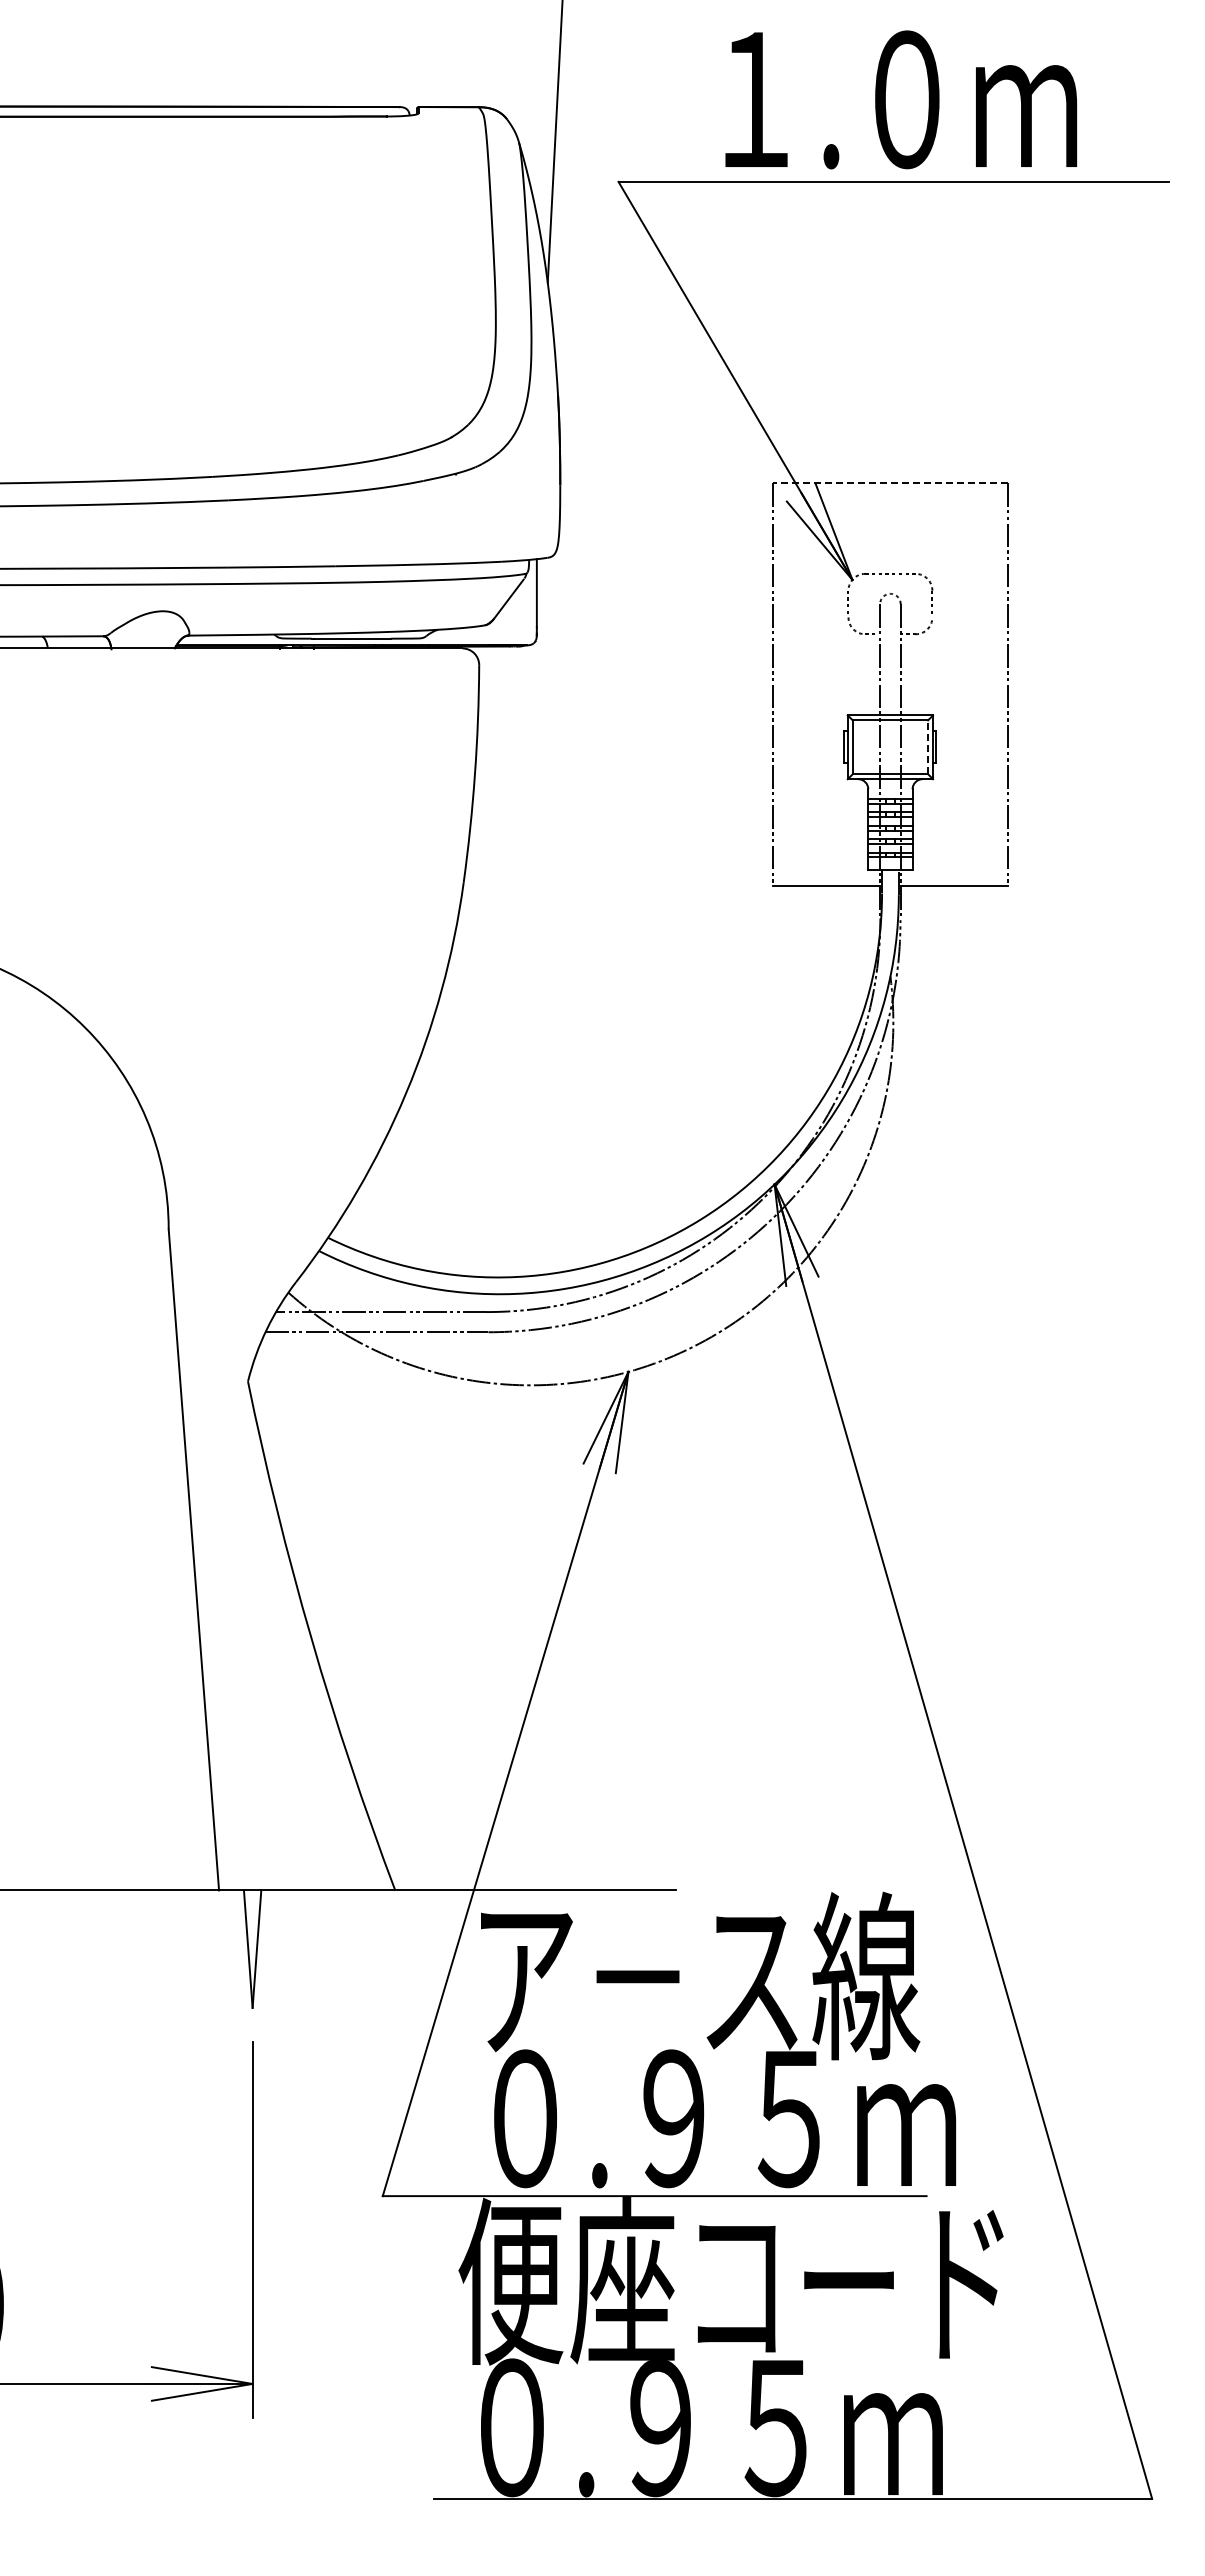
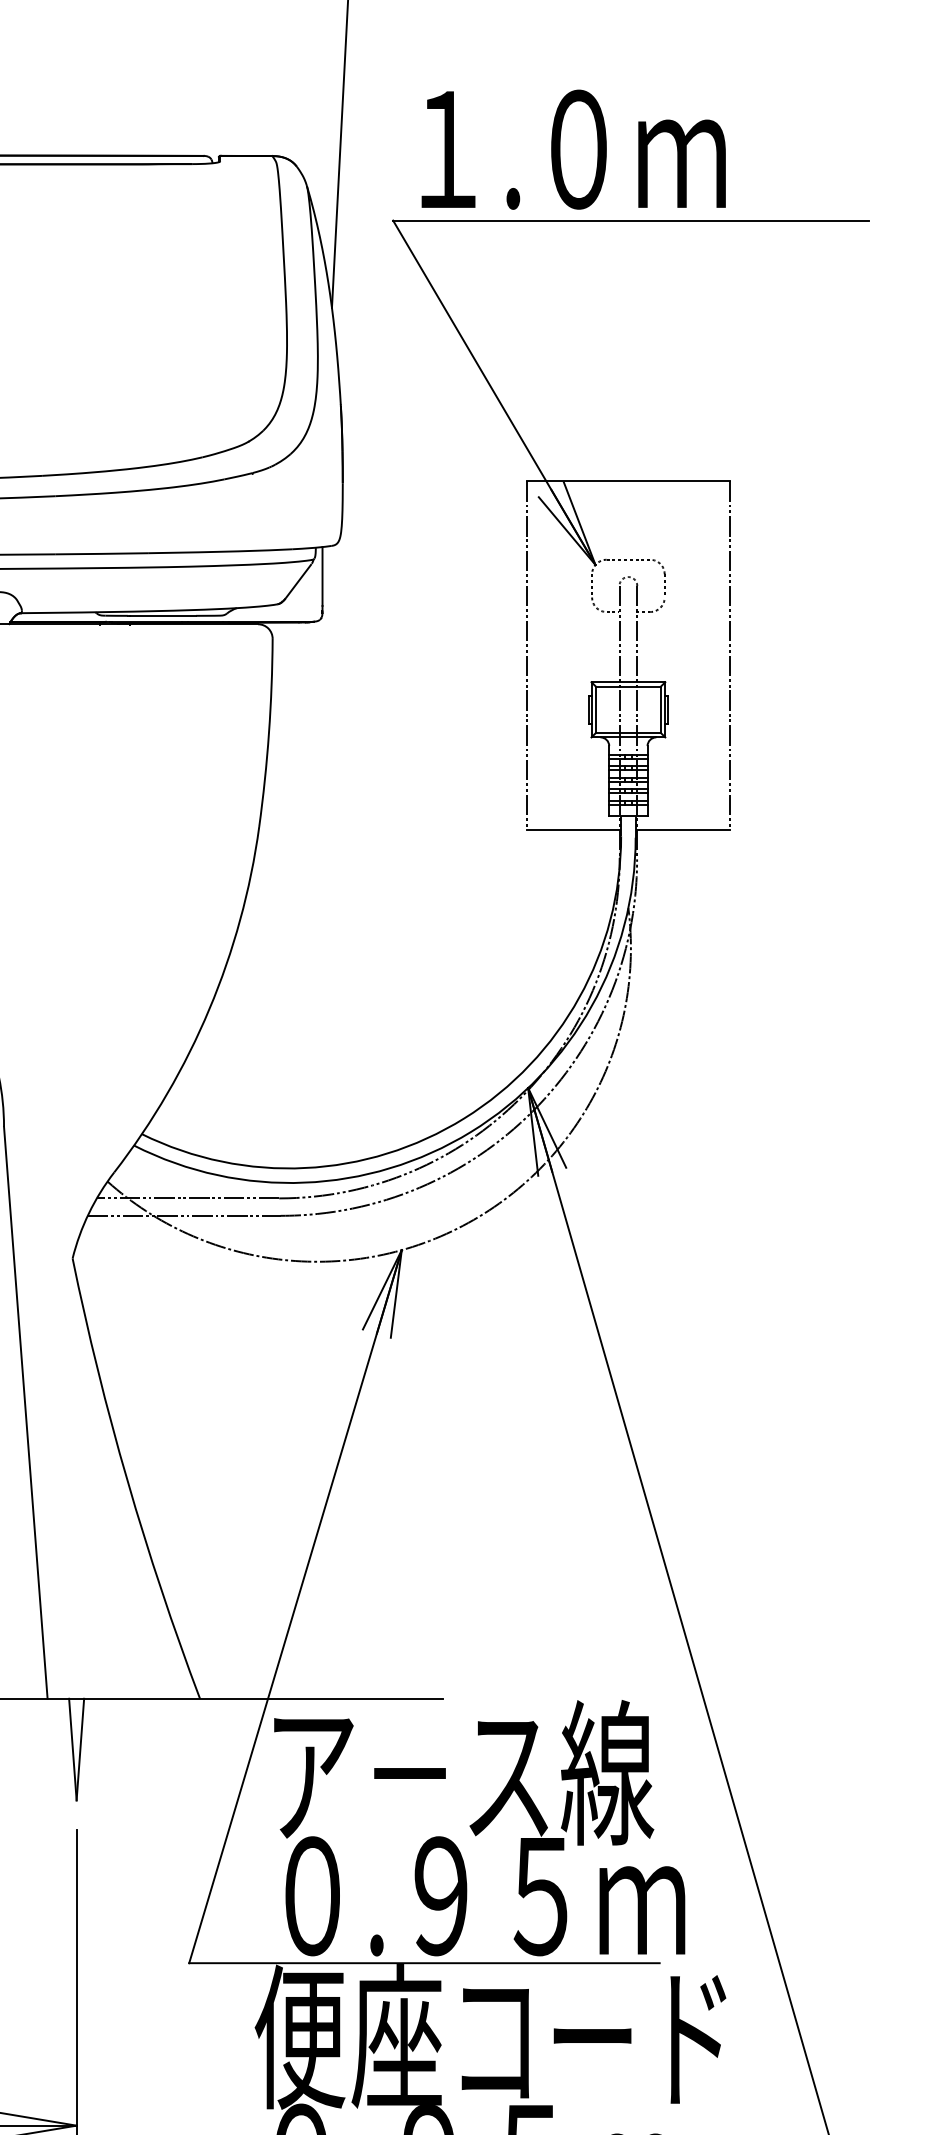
text: (901, 99) -> (573, 149), moved
line: (889, 483) -> (627, 481), dashed -> solid
line: (928, 747) -> (661, 709), dashed -> solid

